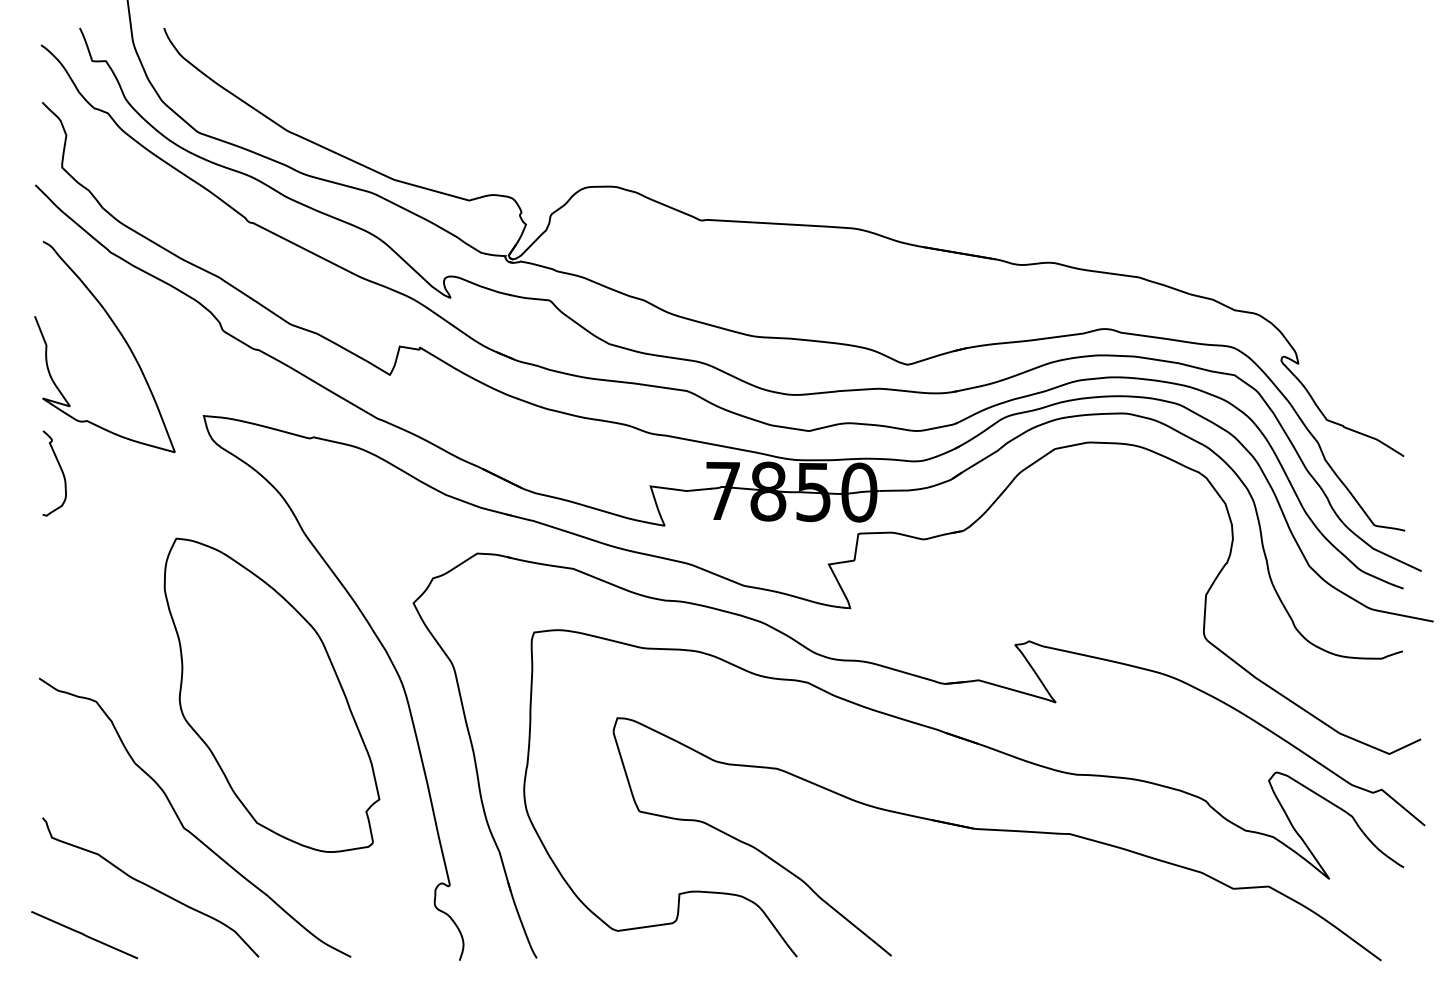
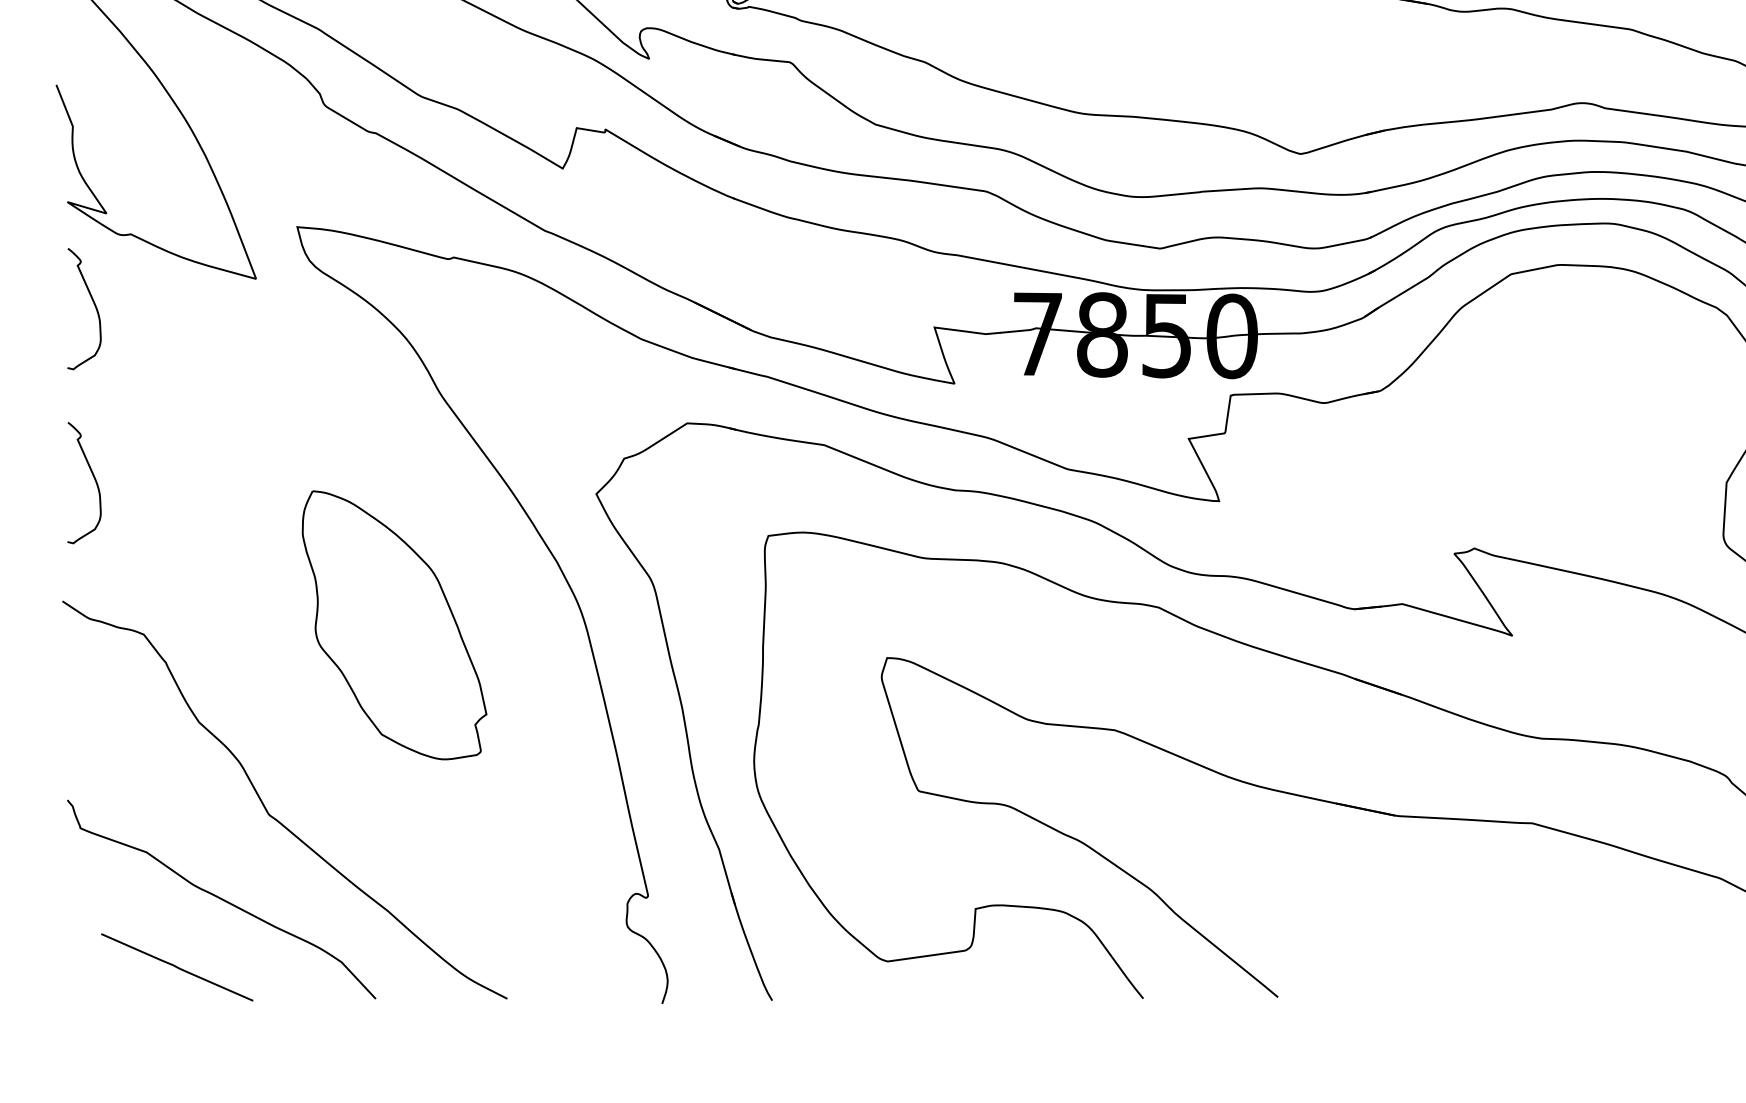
curve: (61, 594) -> (94, 481), added
part: (271, 694) -> (393, 624), size x0.6
line: (84, 935) -> (177, 967), moved

